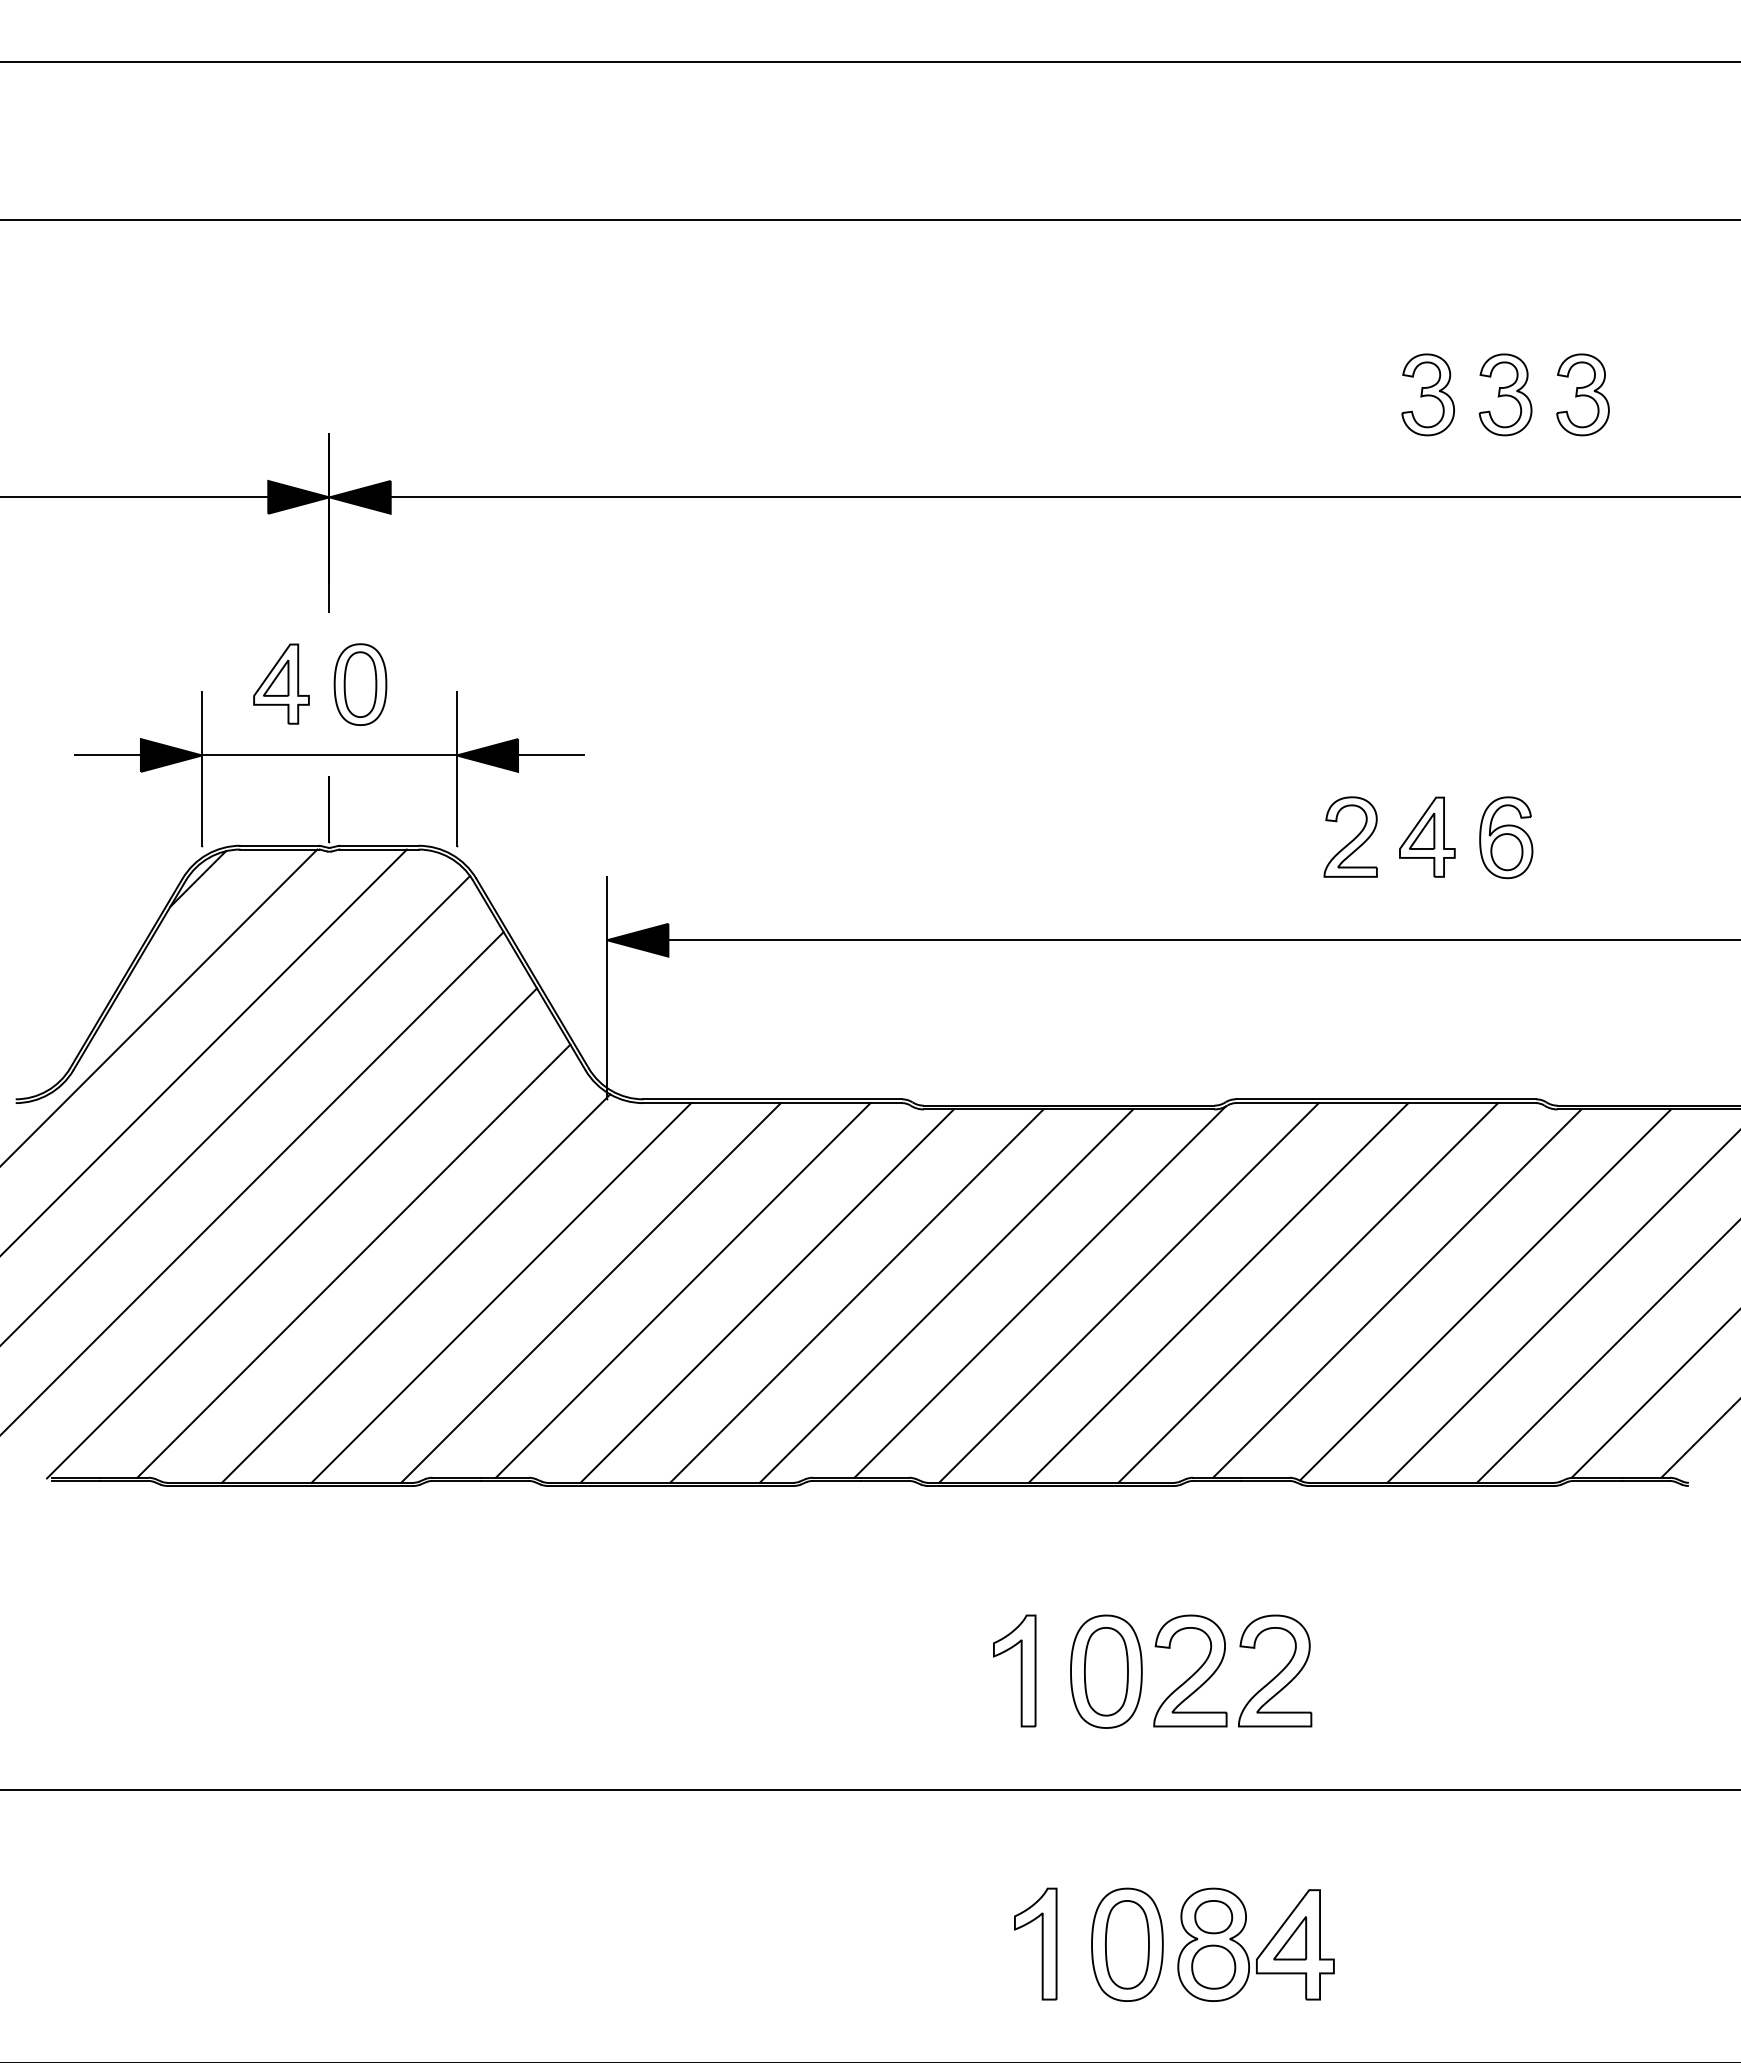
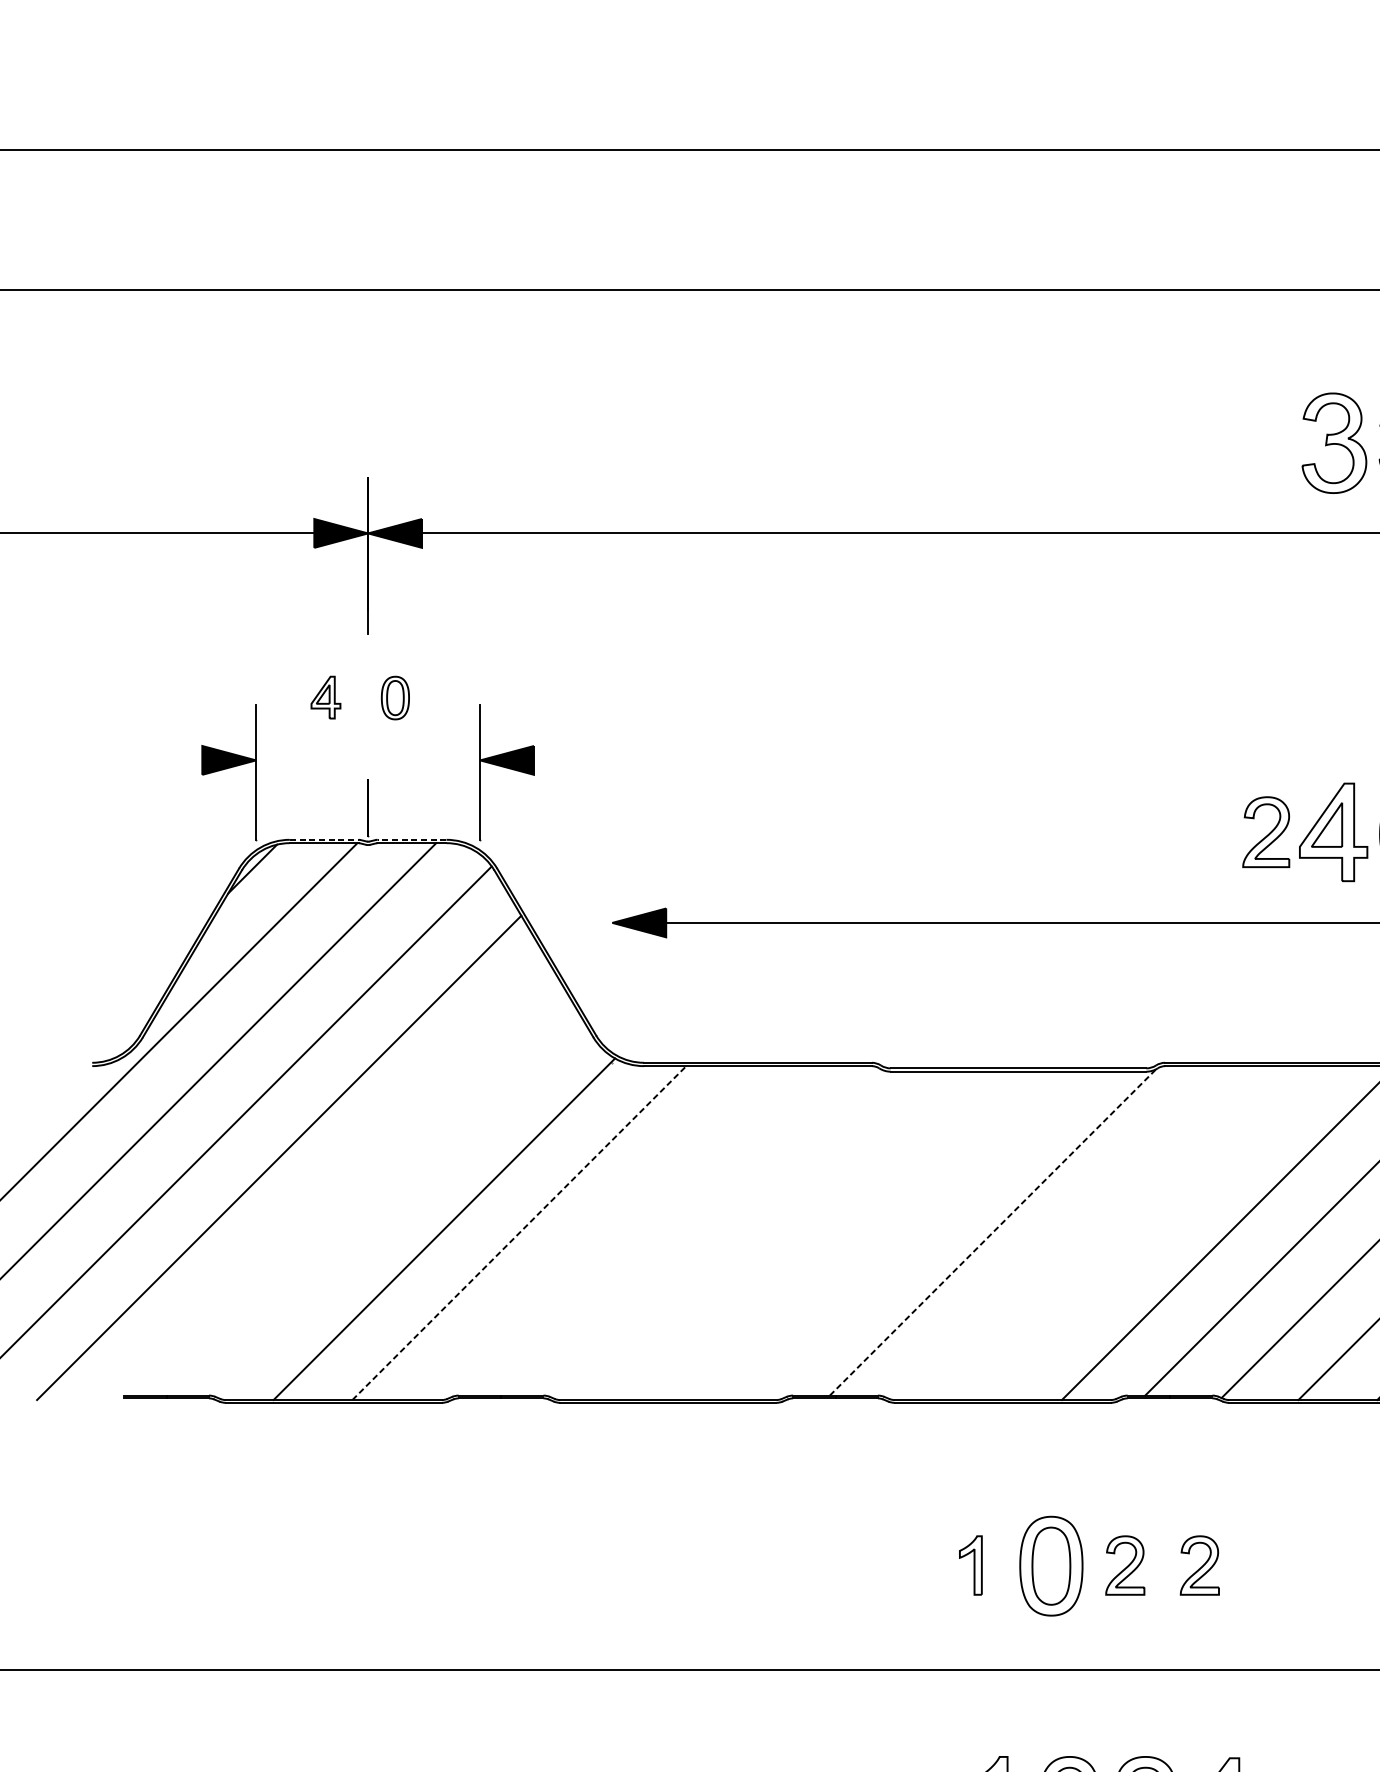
part: (1427, 394) -> (1333, 442), size x1.4
part: (281, 683) -> (325, 697), size x0.6
part: (360, 684) -> (395, 698), size x0.6
line: (107, 755) -> (172, 760), removed
line: (329, 755) -> (368, 760), removed
line: (550, 755) -> (562, 760), removed
part: (1427, 836) -> (1333, 831), size x1.4
line: (280, 845) -> (325, 839), solid -> dashed
line: (378, 845) -> (411, 839), solid -> dashed
line: (607, 987) -> (612, 964), removed
line: (291, 1233) -> (334, 1180), removed
line: (353, 1260) -> (389, 1204), removed
line: (682, 1290) -> (678, 1230), removed
line: (1040, 1291) -> (993, 1231), solid -> dashed
line: (501, 1292) -> (519, 1232), solid -> dashed
line: (590, 1292) -> (597, 1232), removed
line: (1128, 1292) -> (1070, 1232), removed
line: (1218, 1292) -> (1149, 1232), removed
line: (766, 1295) -> (752, 1235), removed
line: (856, 1295) -> (831, 1235), removed
line: (946, 1295) -> (910, 1235), removed
part: (1014, 1670) -> (970, 1565), size x0.6
part: (1190, 1670) -> (1125, 1565), size x0.6
part: (1275, 1670) -> (1200, 1565), size x0.6

